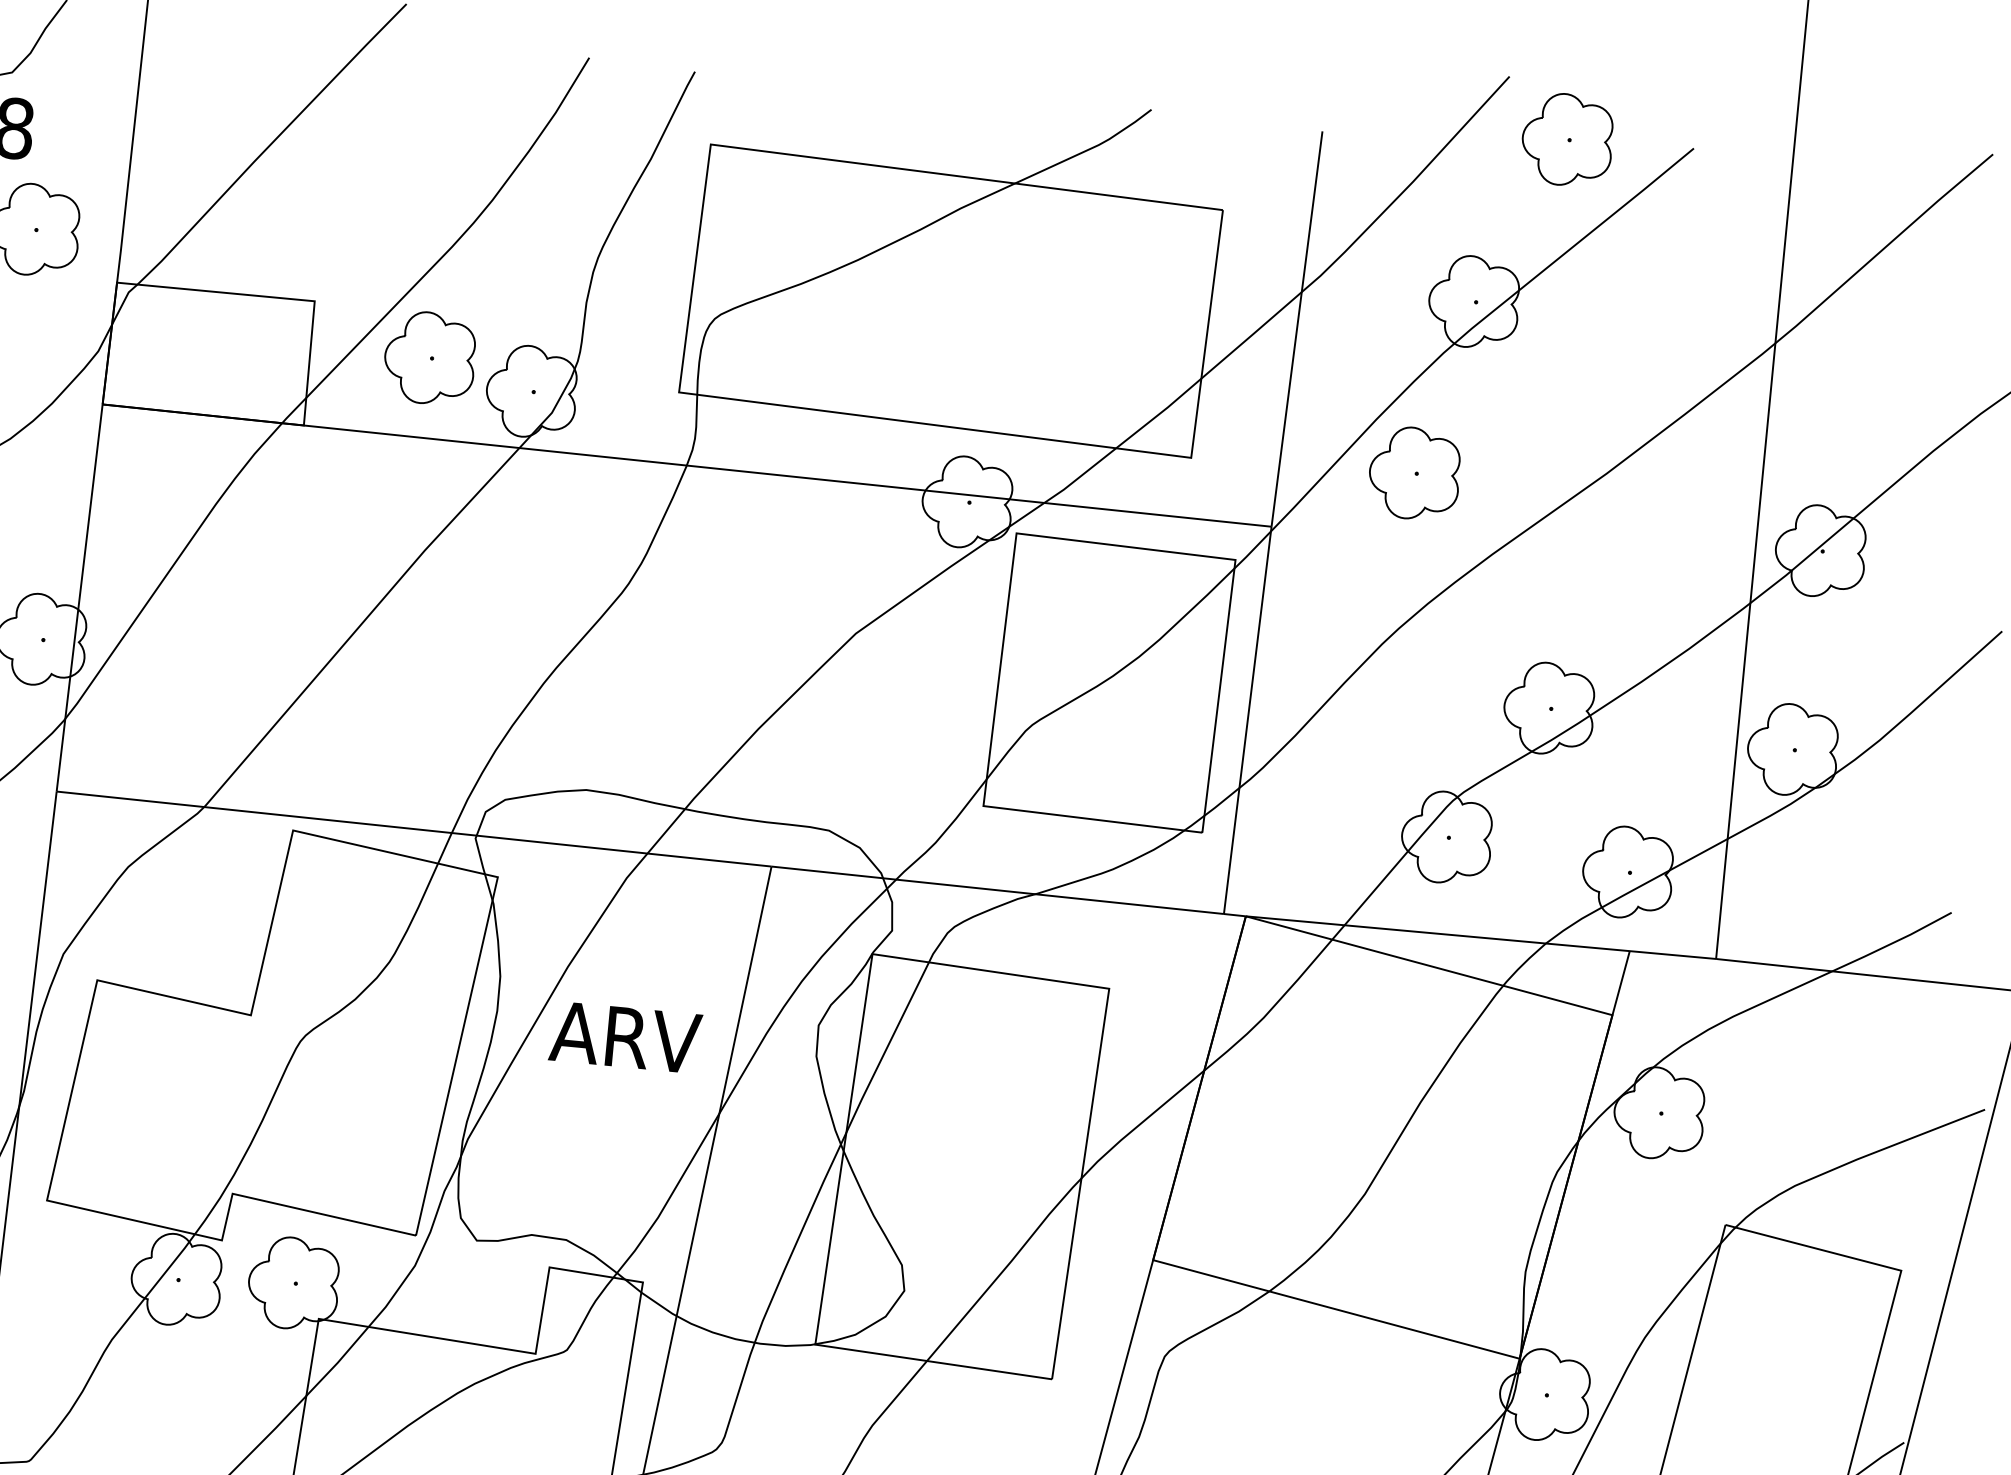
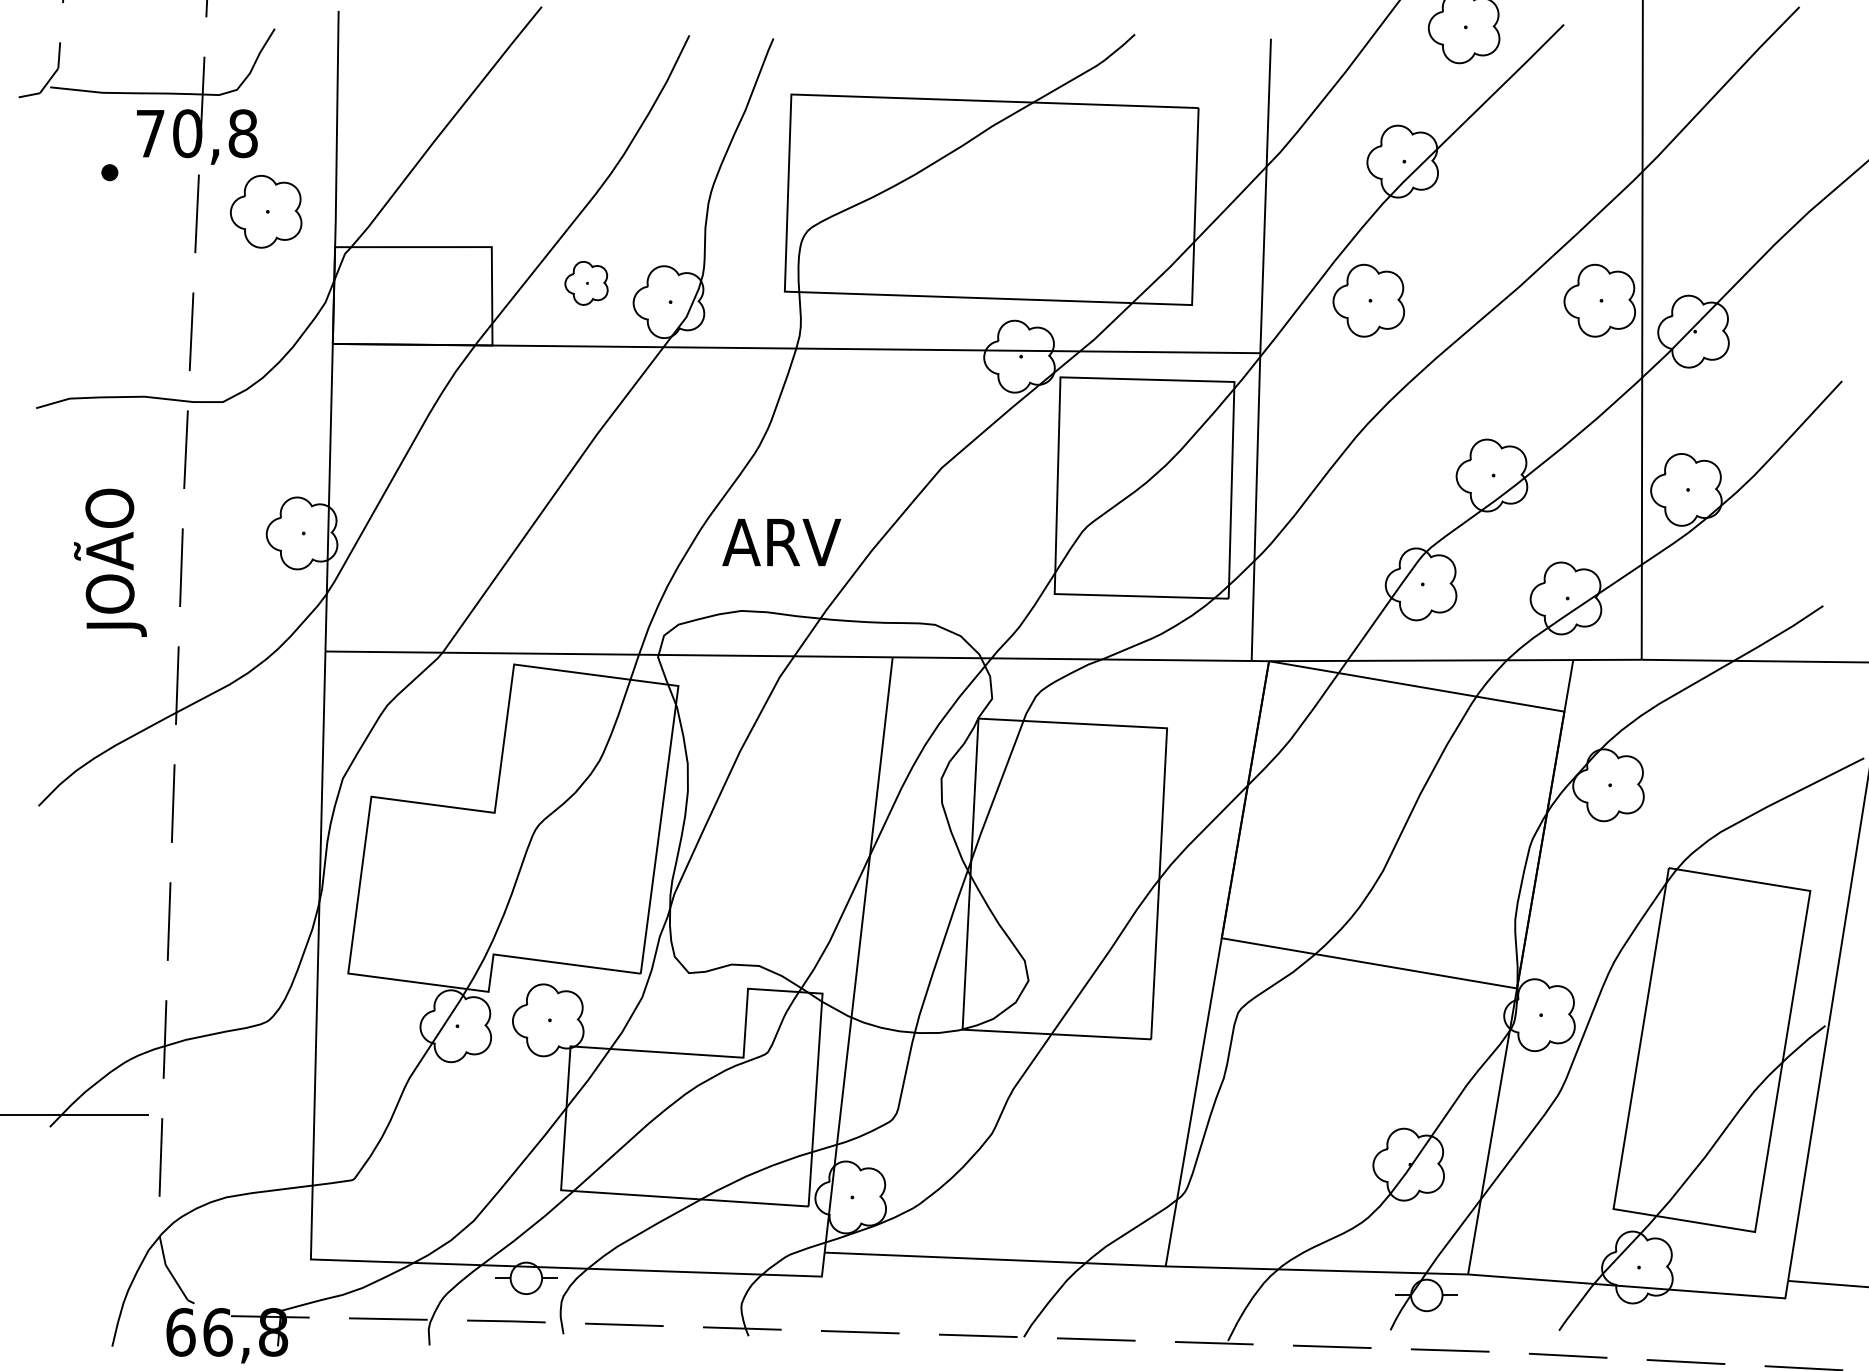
part: (429, 358) -> (586, 283), size x0.6
part: (1705, 500) -> (1599, 300), added
text: (625, 1037) -> (781, 542), moved

